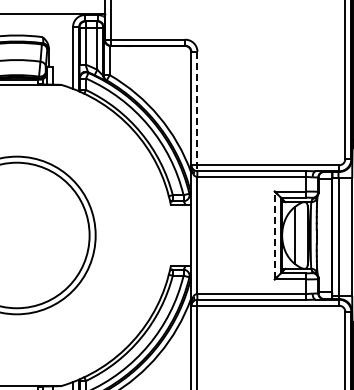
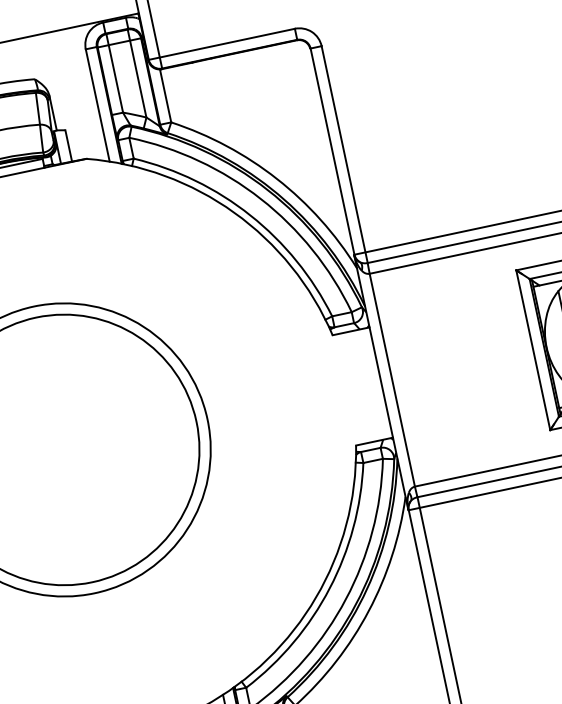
line: (197, 111) -> (344, 154), dashed -> solid
line: (274, 235) -> (532, 350), dashed -> solid

